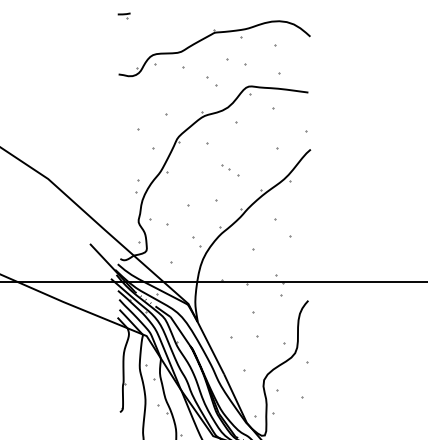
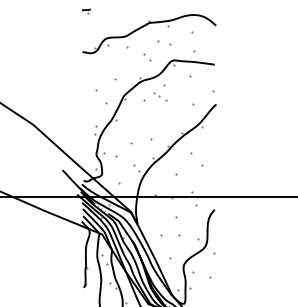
part: (230, 169) -> (160, 96), moved

